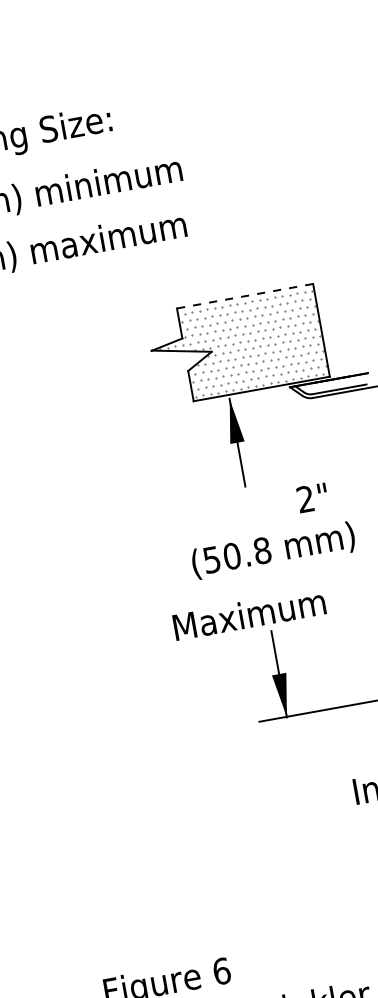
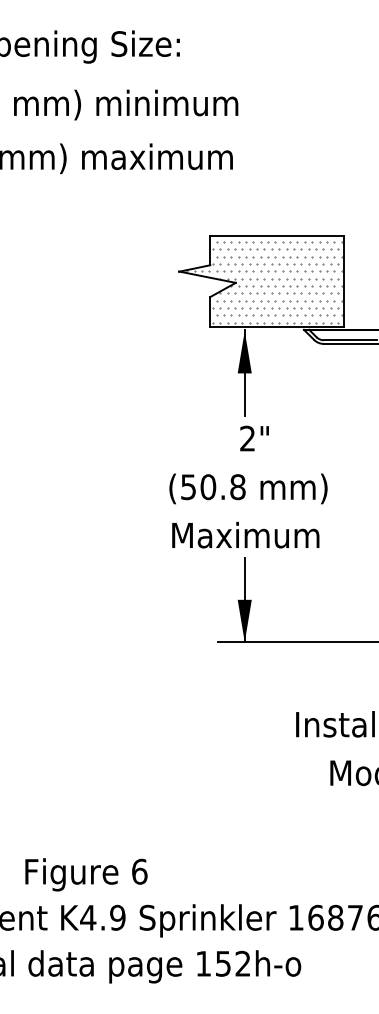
line: (244, 295) -> (276, 235), dashed -> solid
text: (312, 497) -> (254, 438), moved
text: (273, 550) -> (248, 488), moved
text: (249, 613) -> (245, 534), moved

